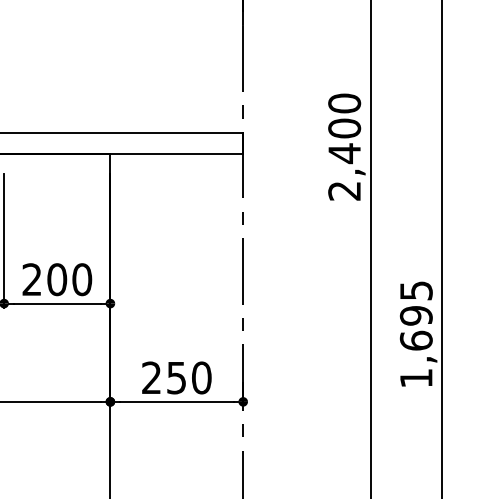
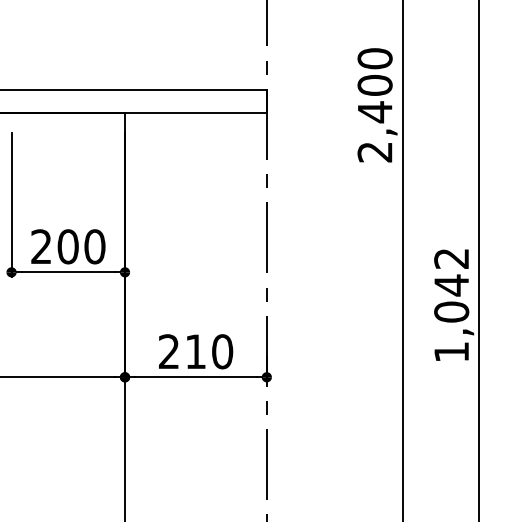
text: (415, 315) -> (450, 285), 1,695 -> 1,042
text: (176, 378) -> (195, 352), 250 -> 210

